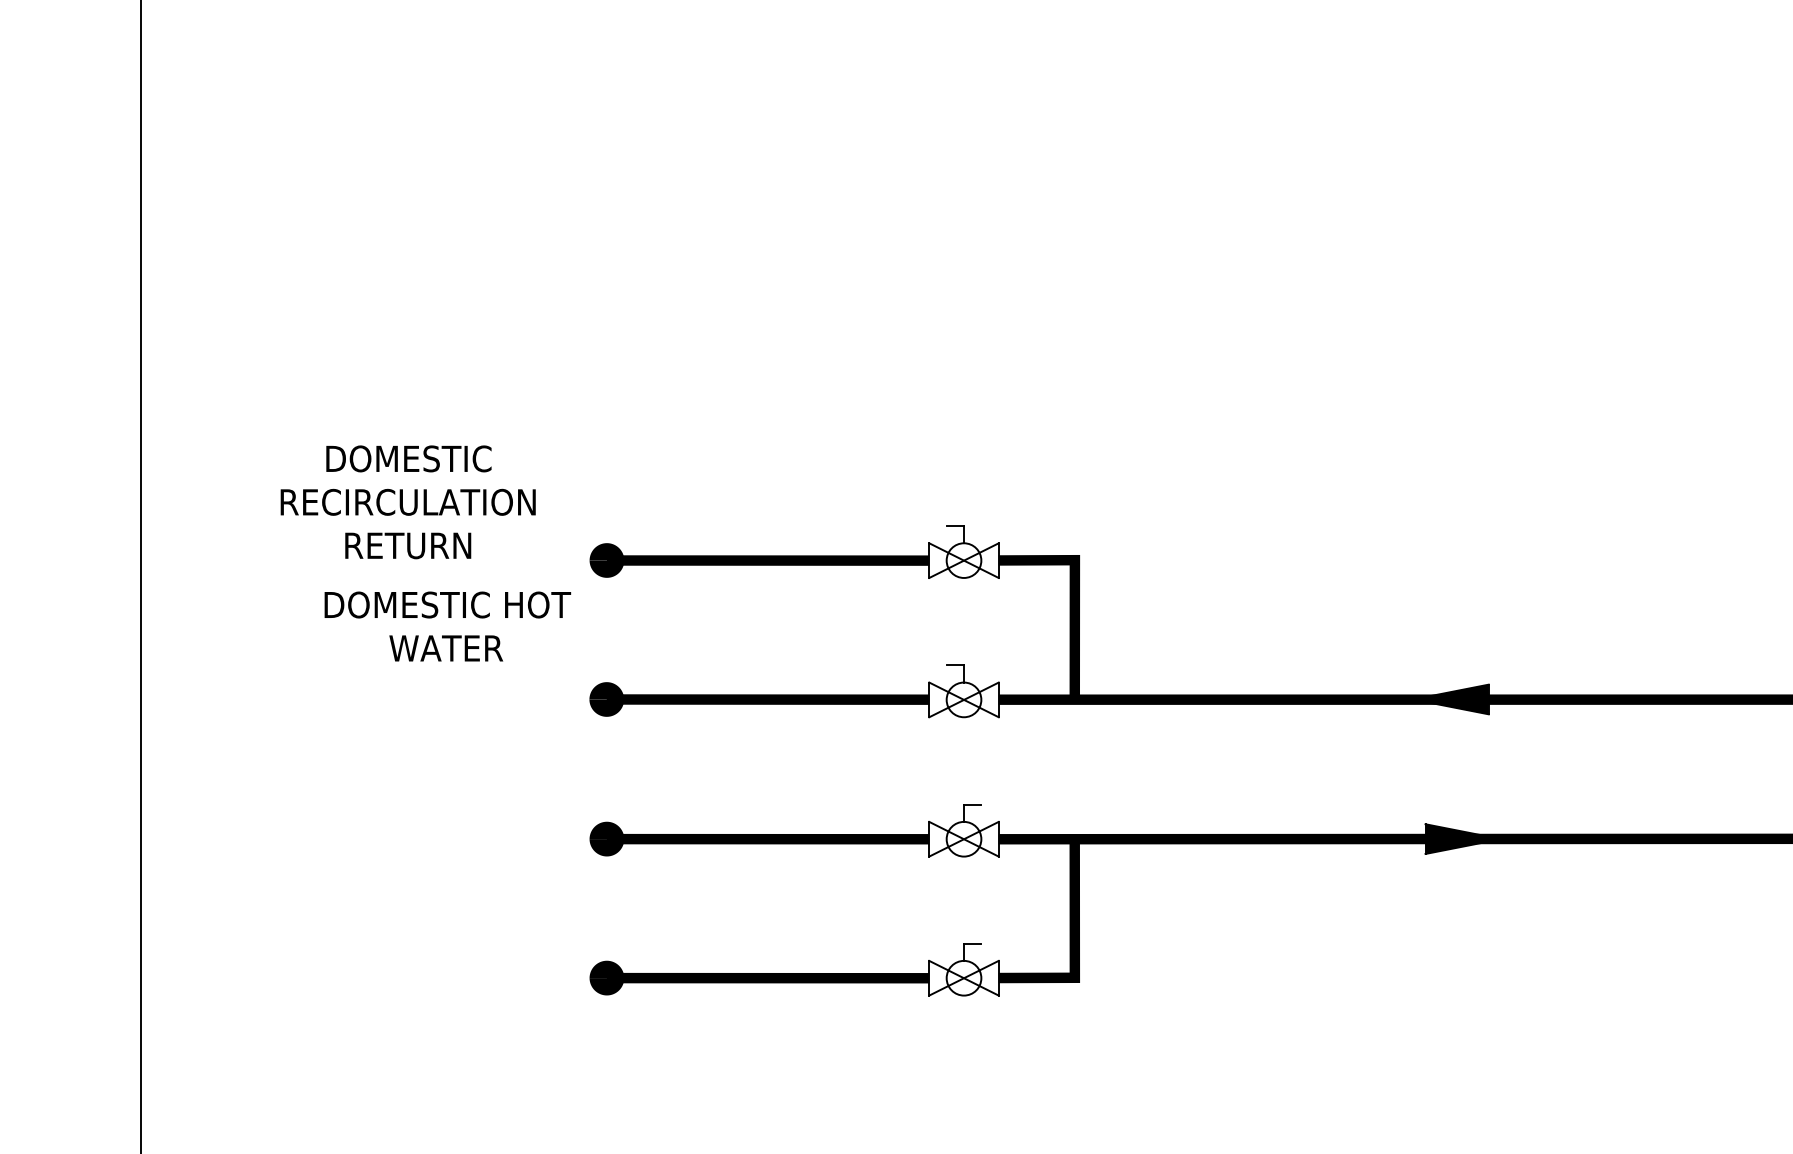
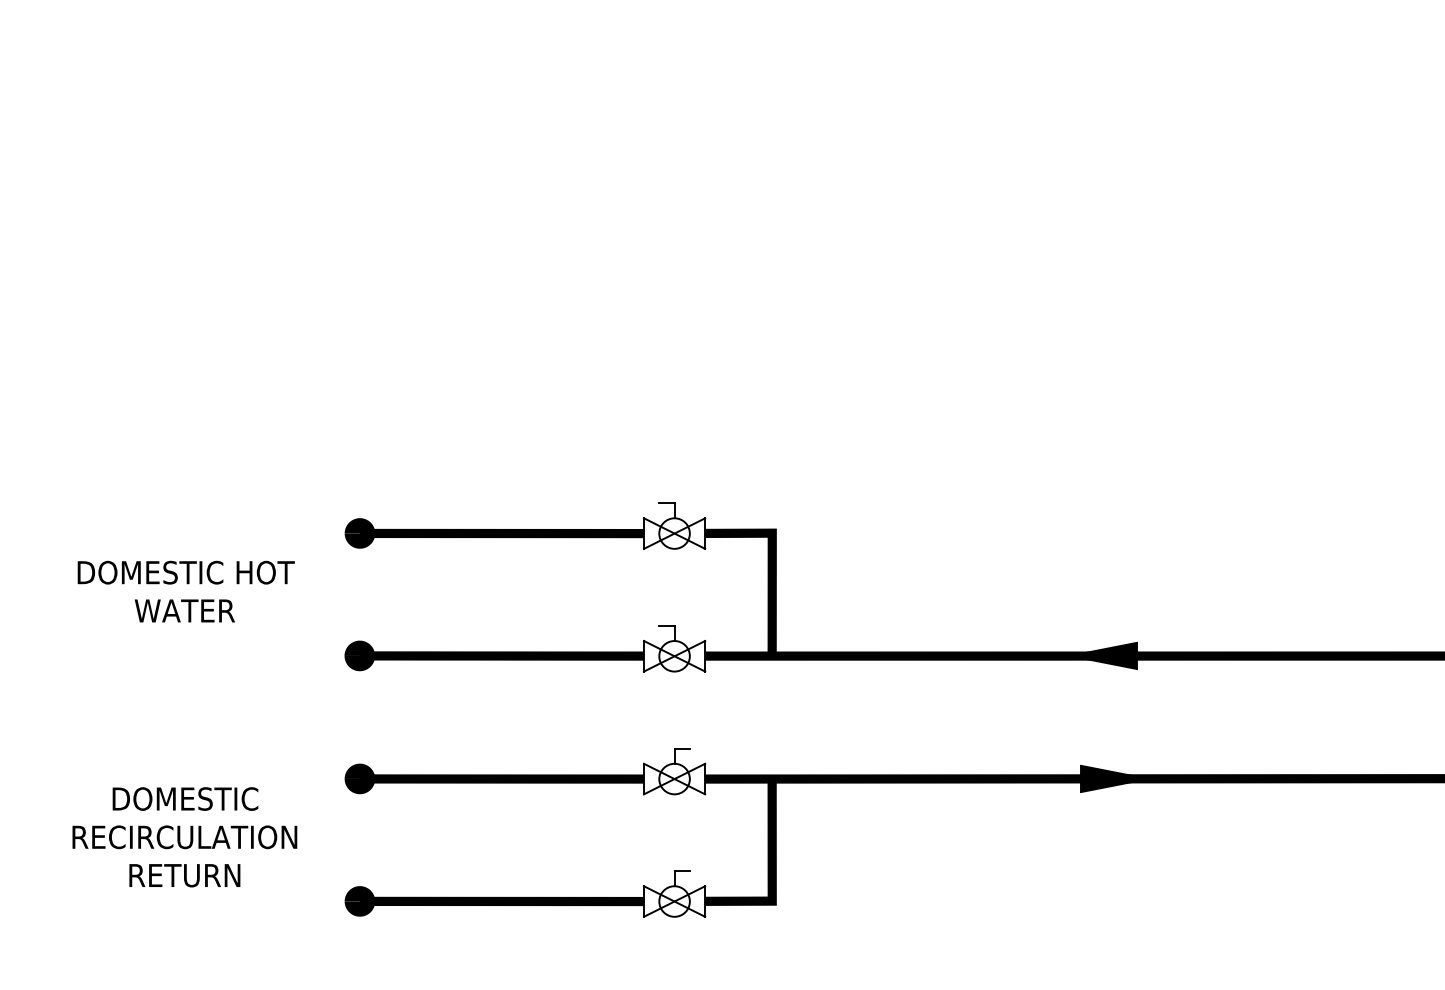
text: (407, 502) -> (184, 837), moved
text: (447, 626) -> (185, 591), moved

